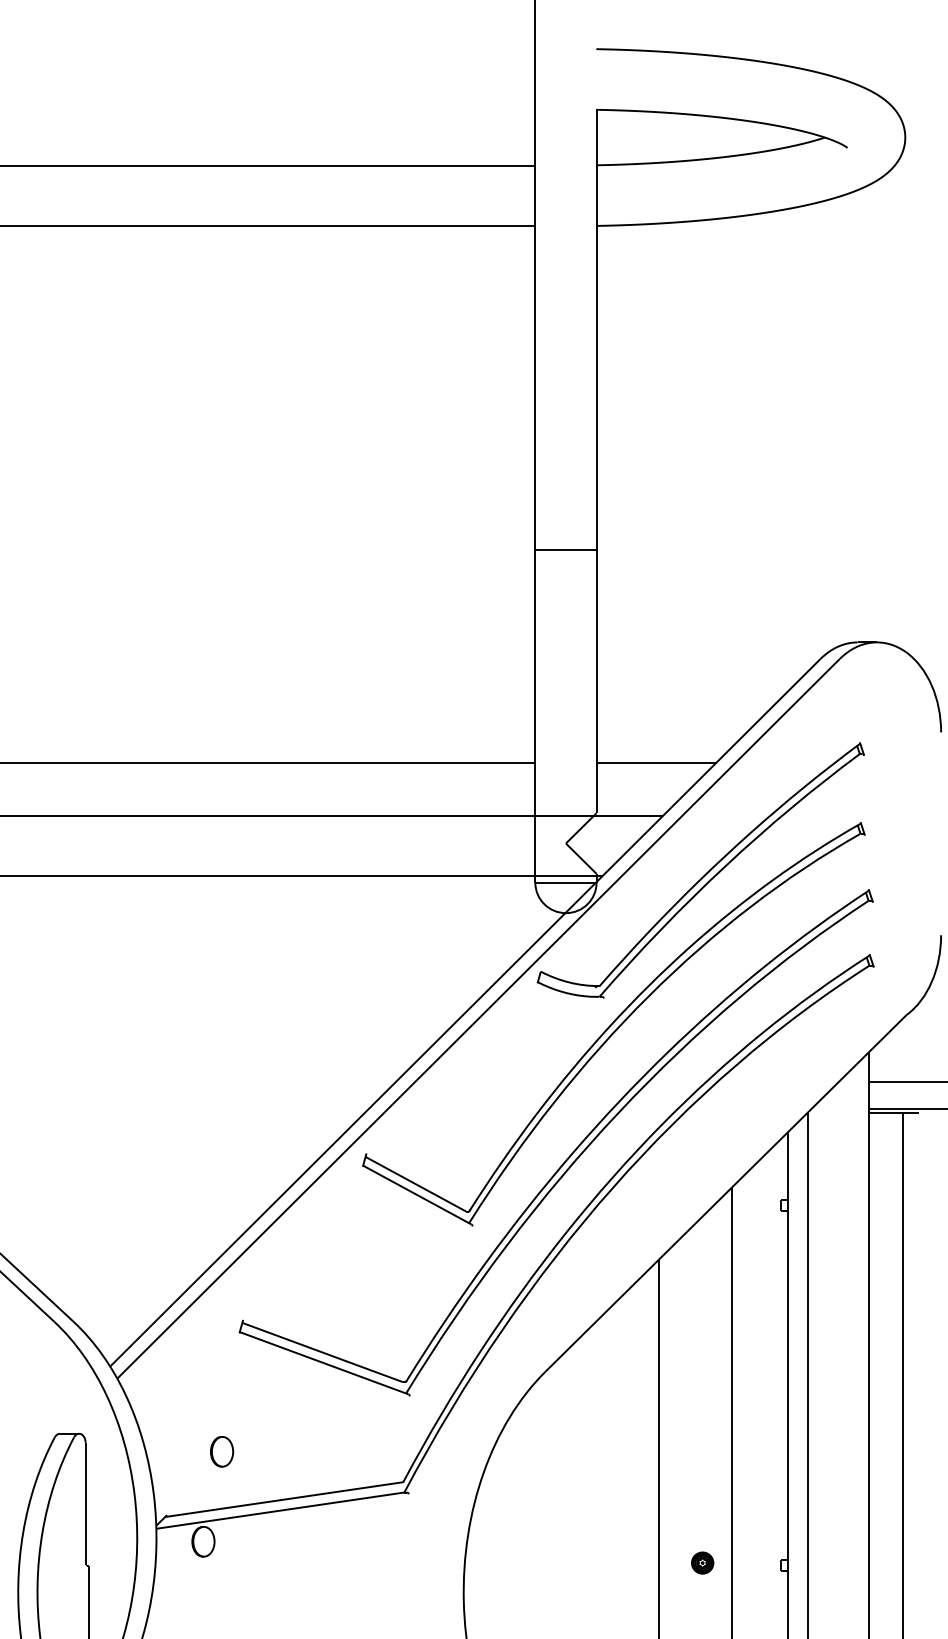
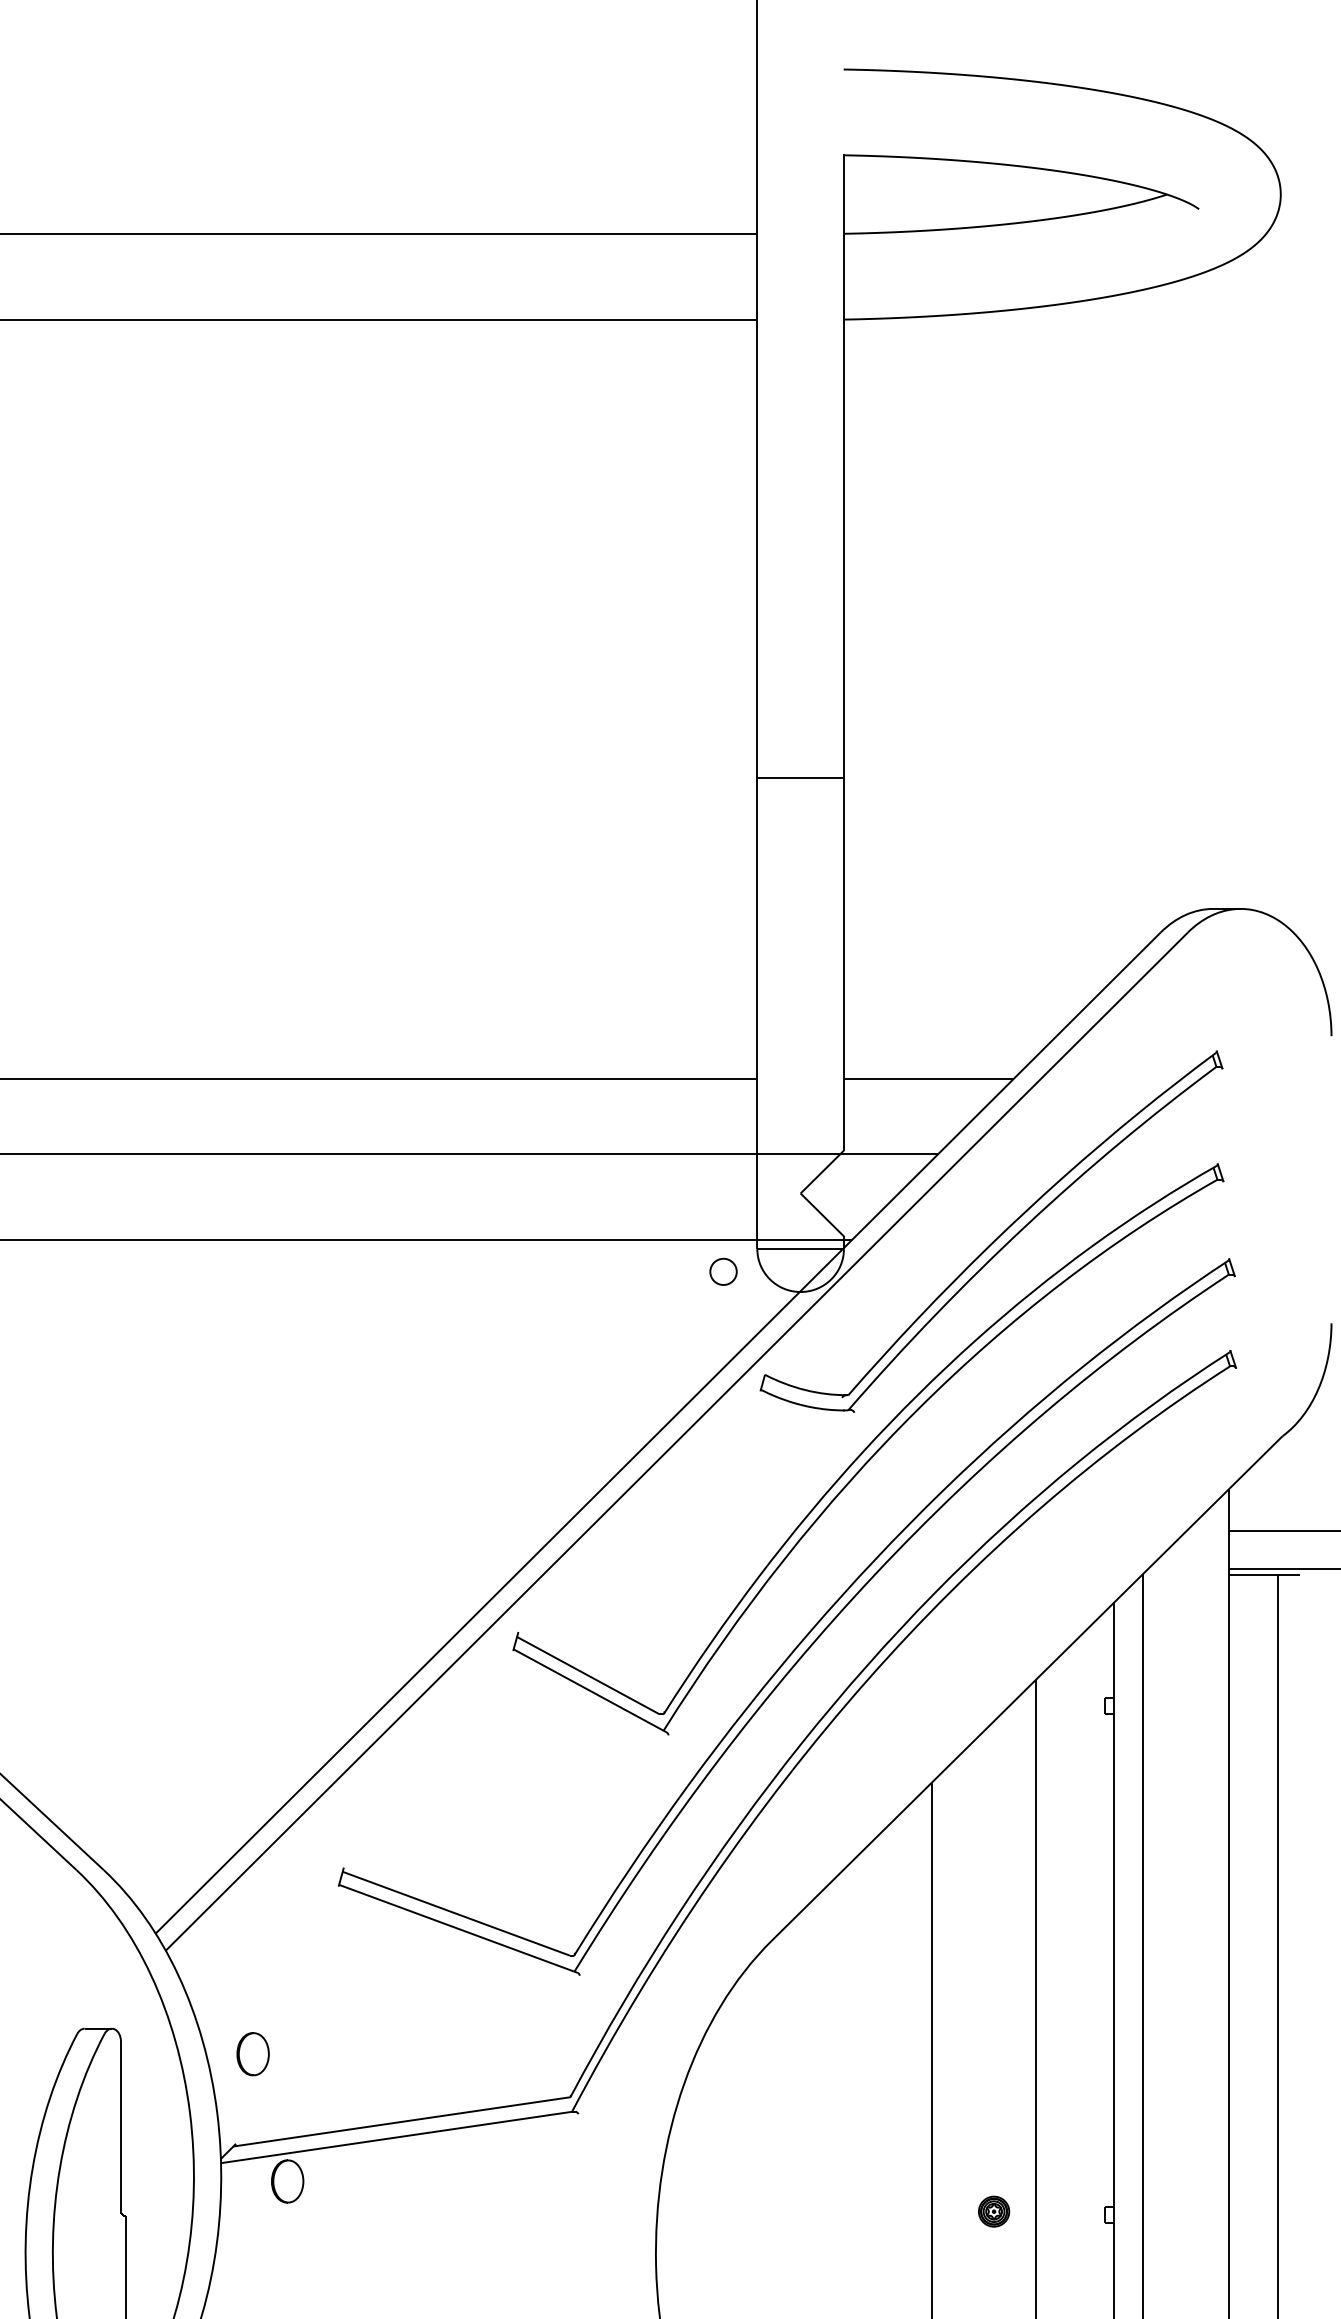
part: (511, 898) -> (723, 1271), added
part: (222, 1451) -> (253, 2053), moved

